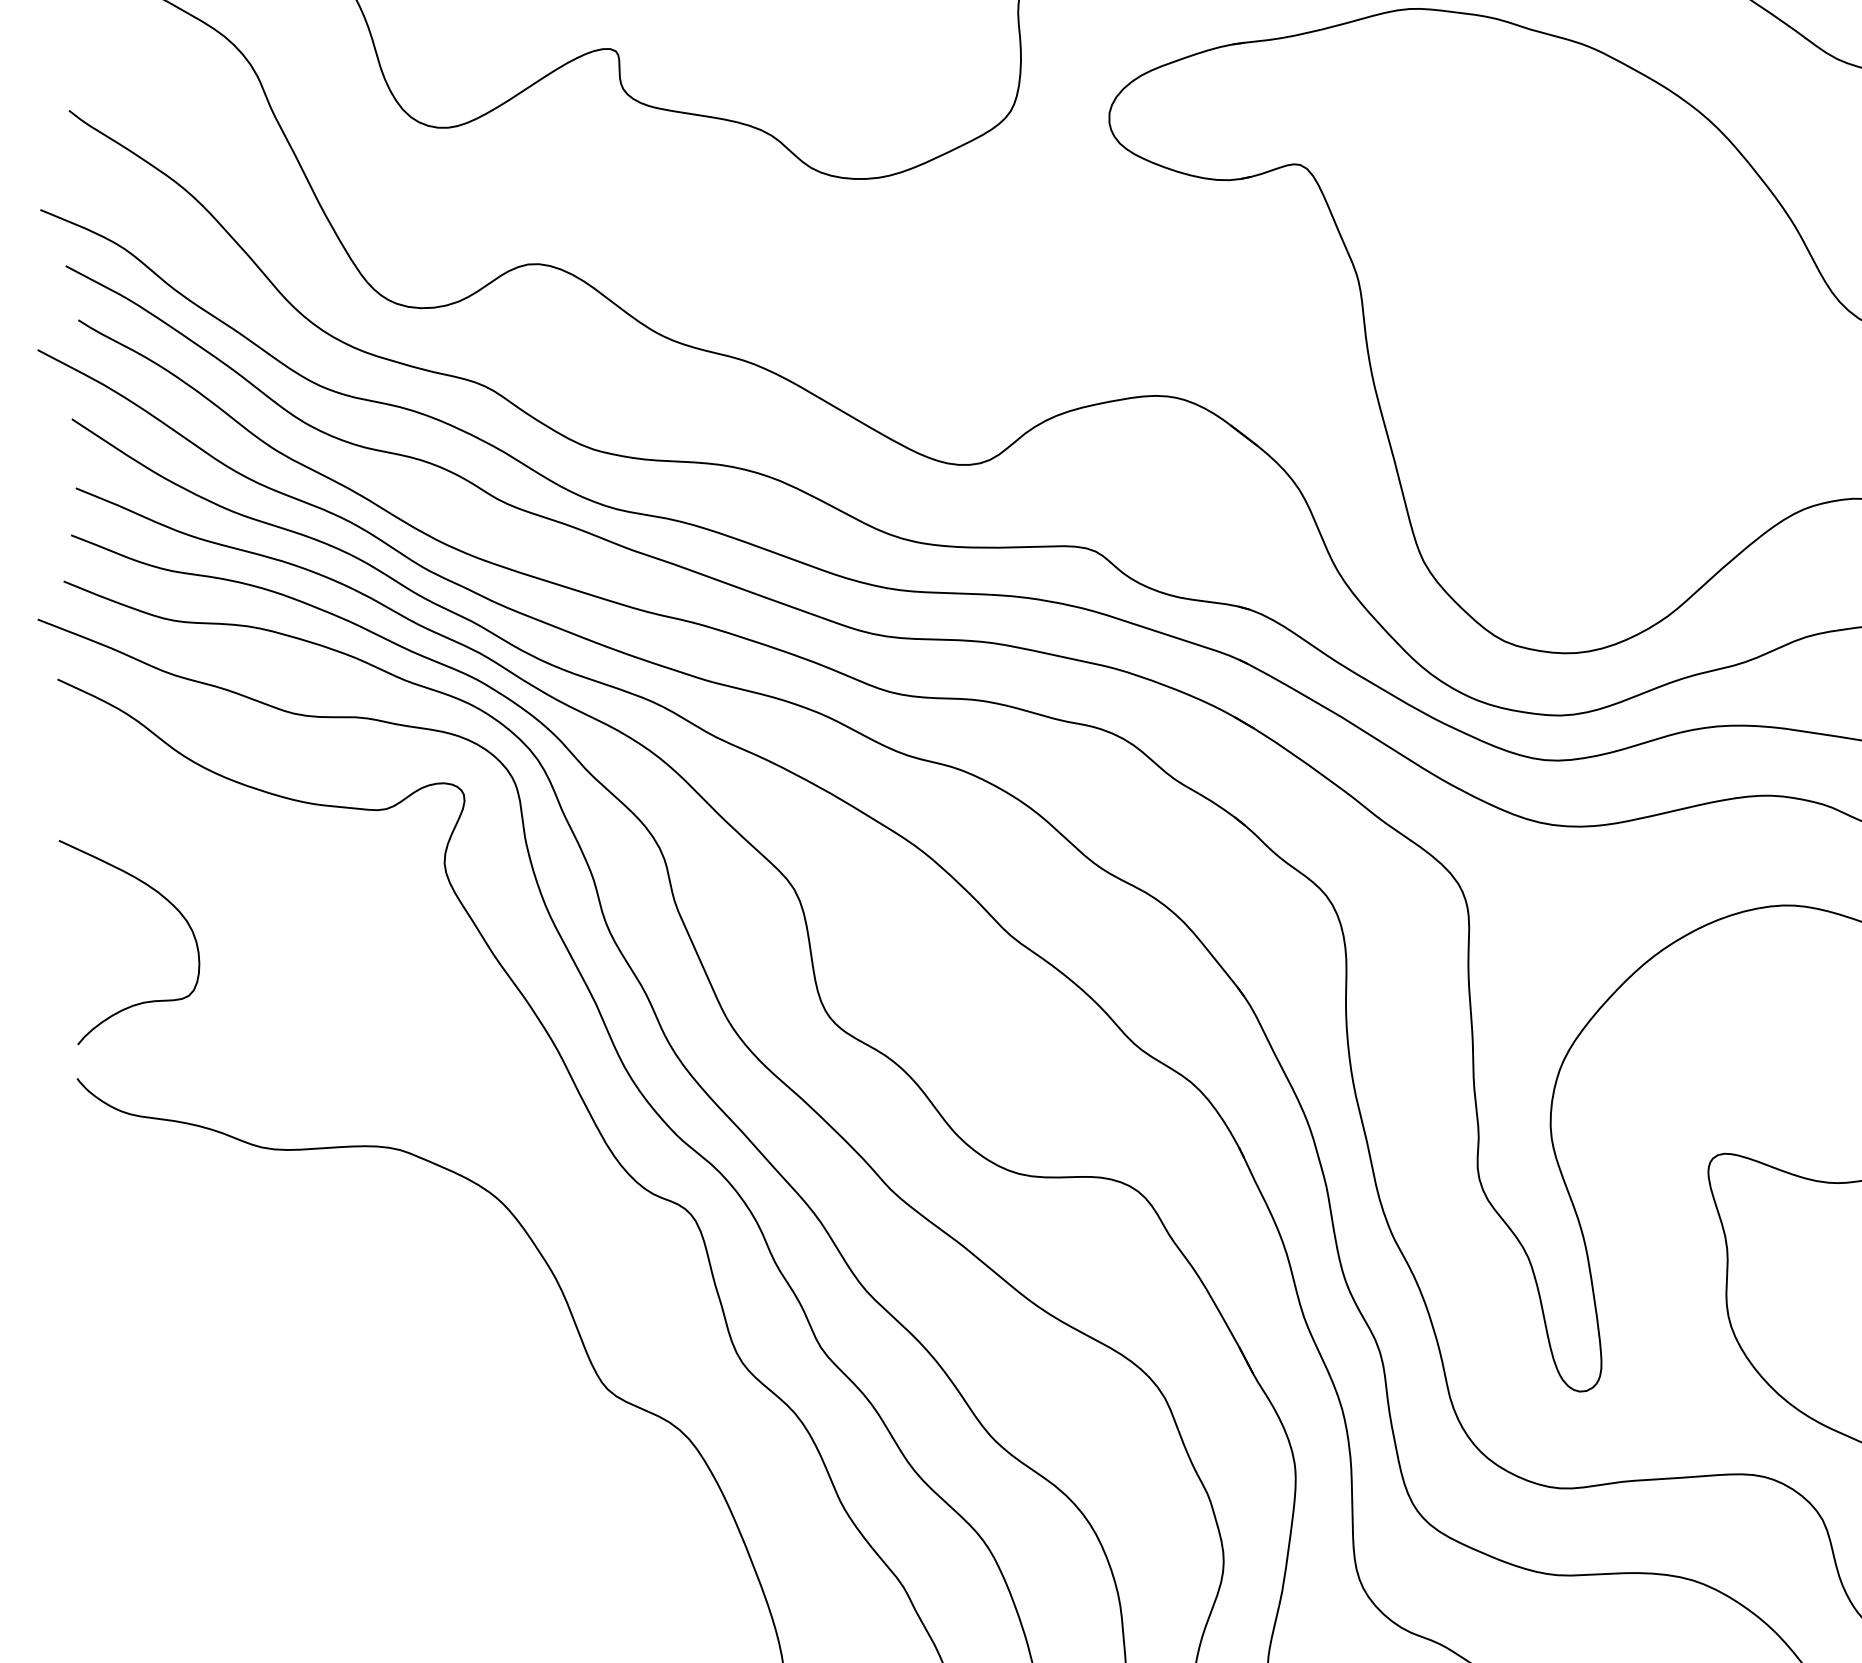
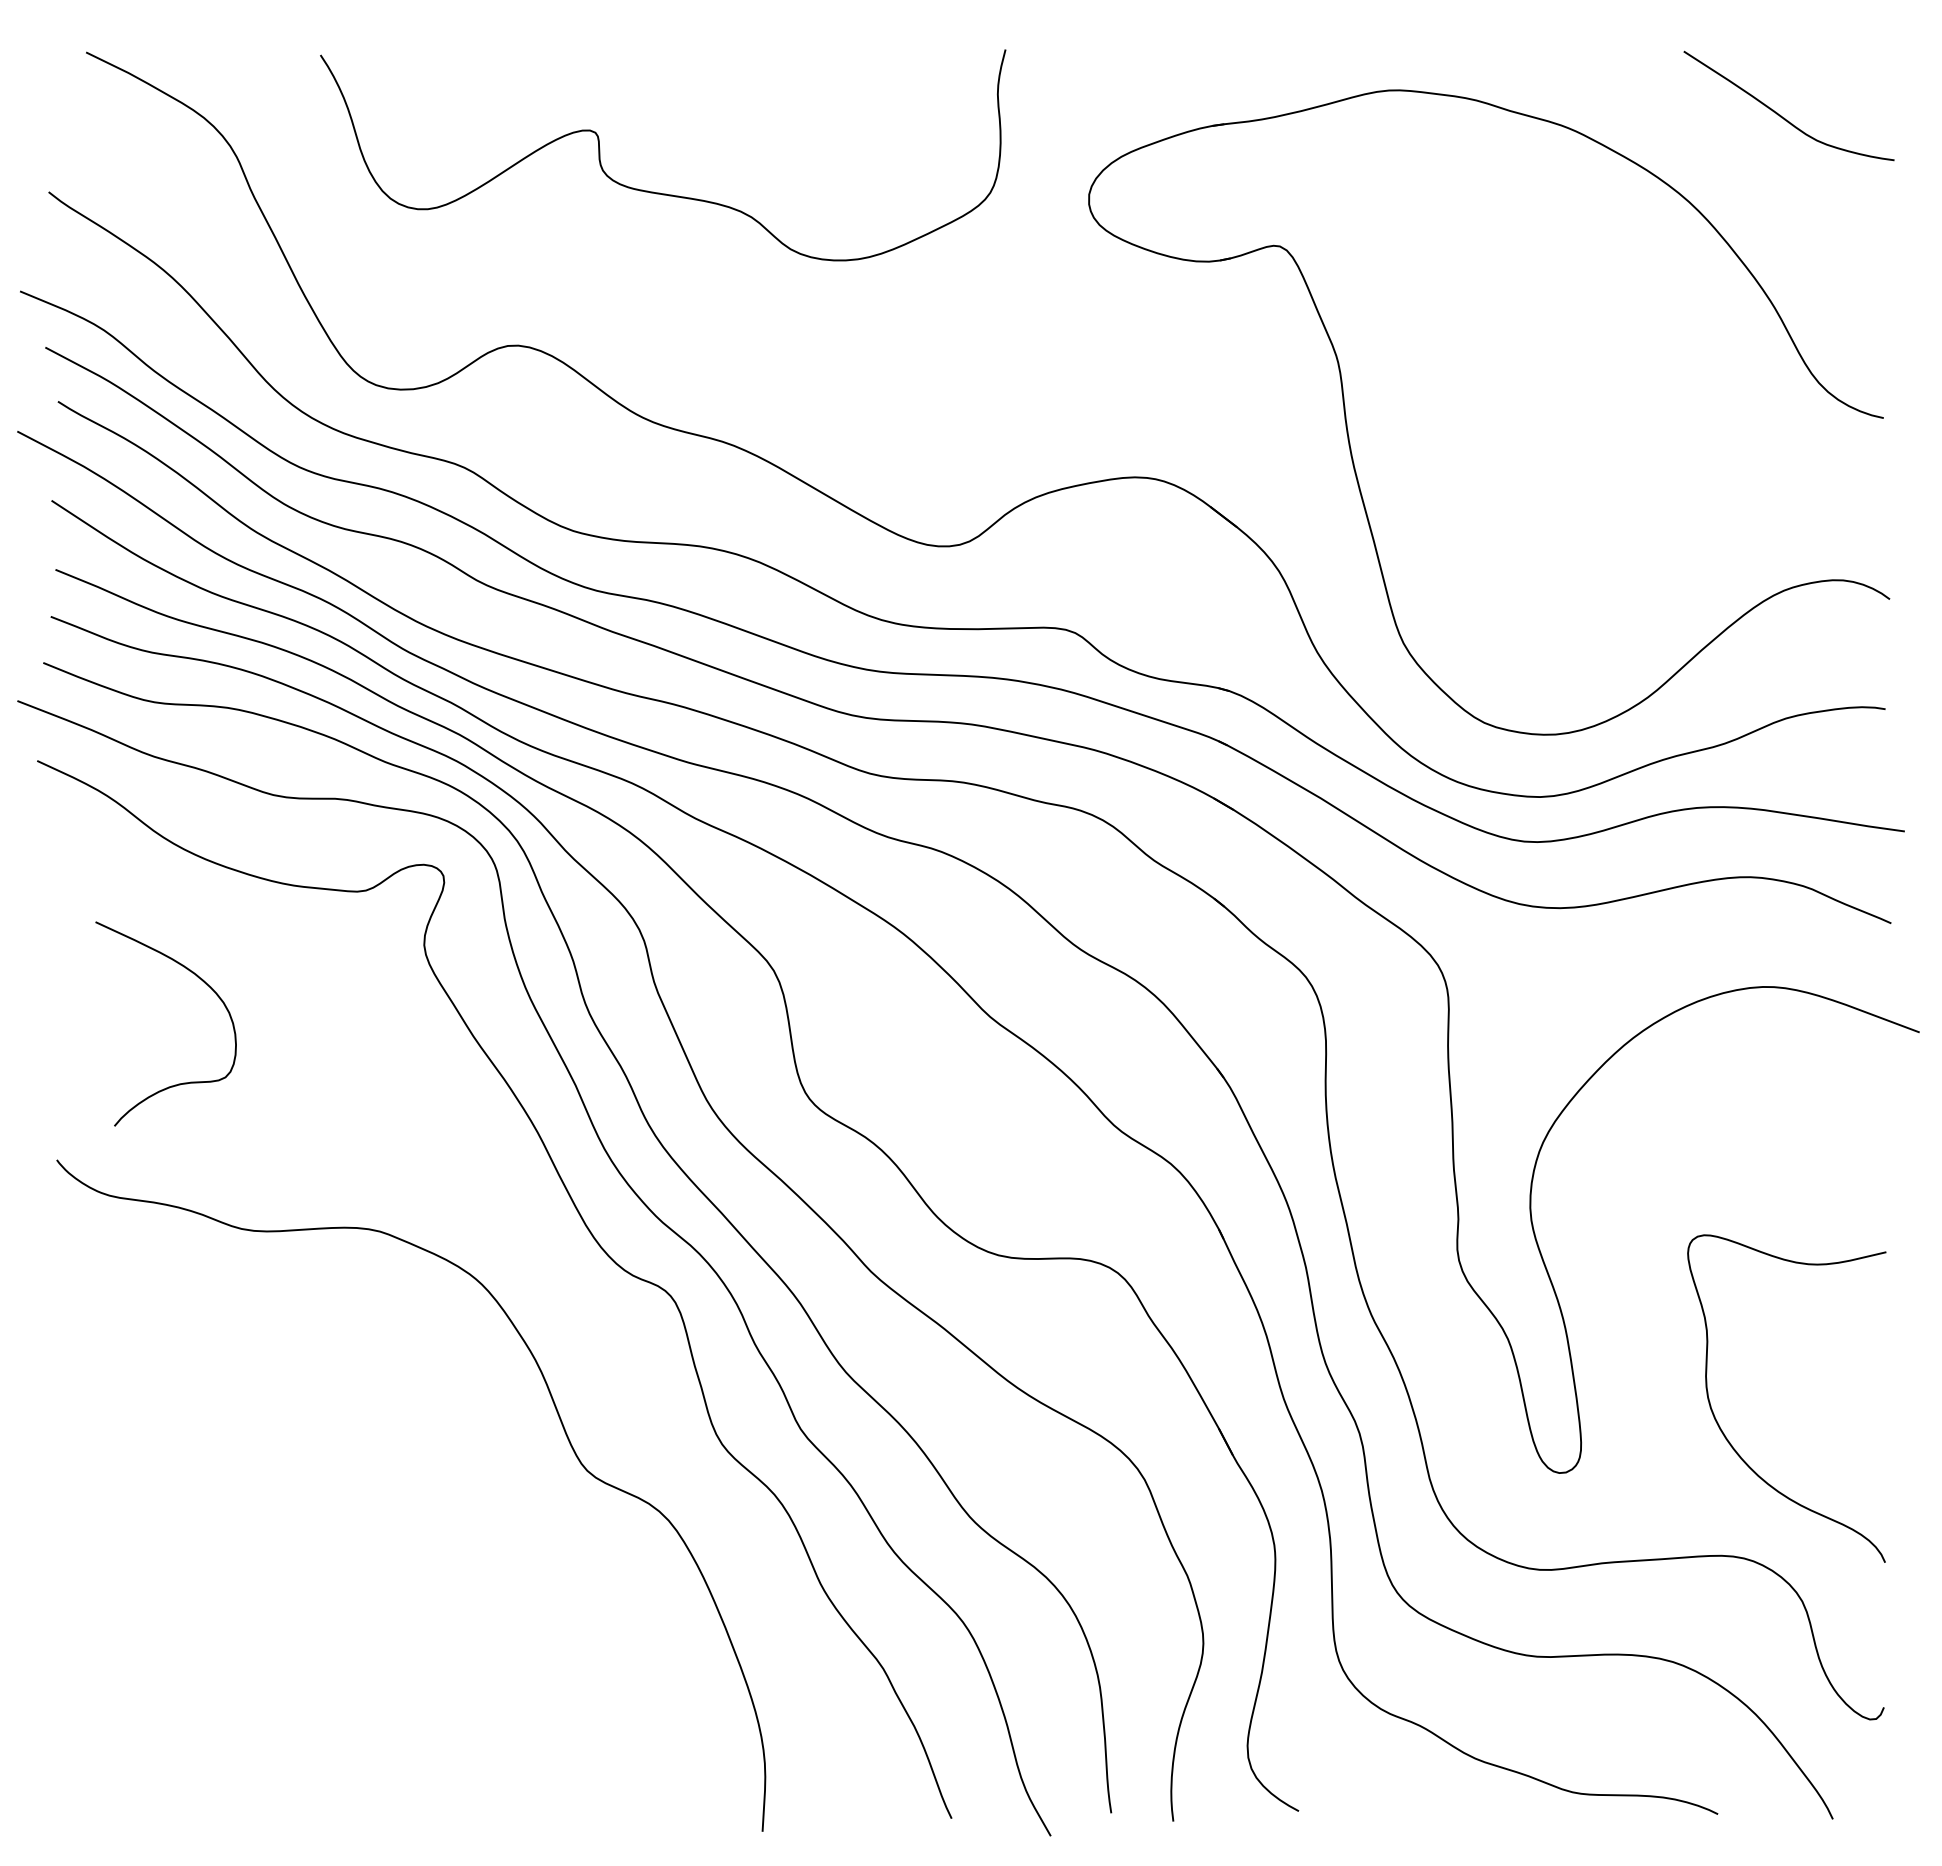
curve: (161, 897) -> (198, 978), moved

